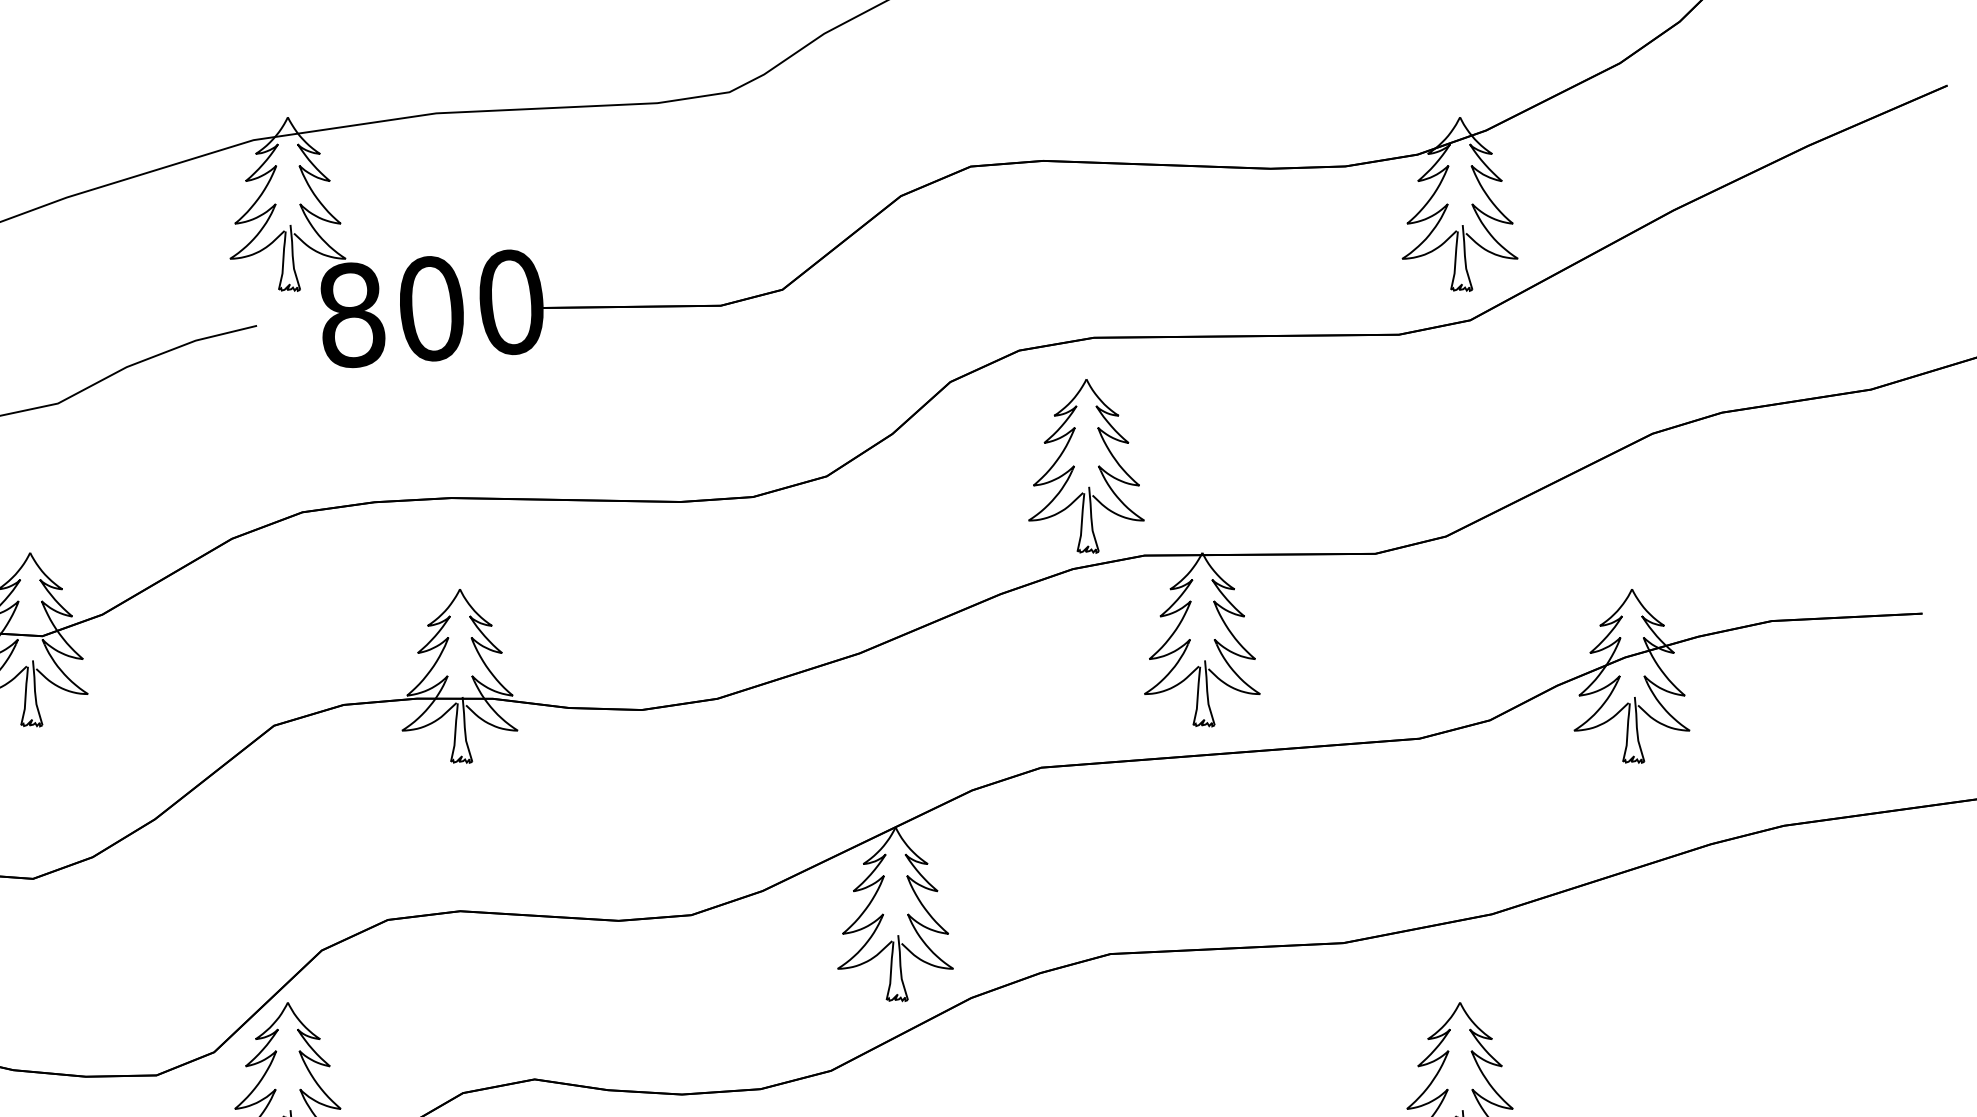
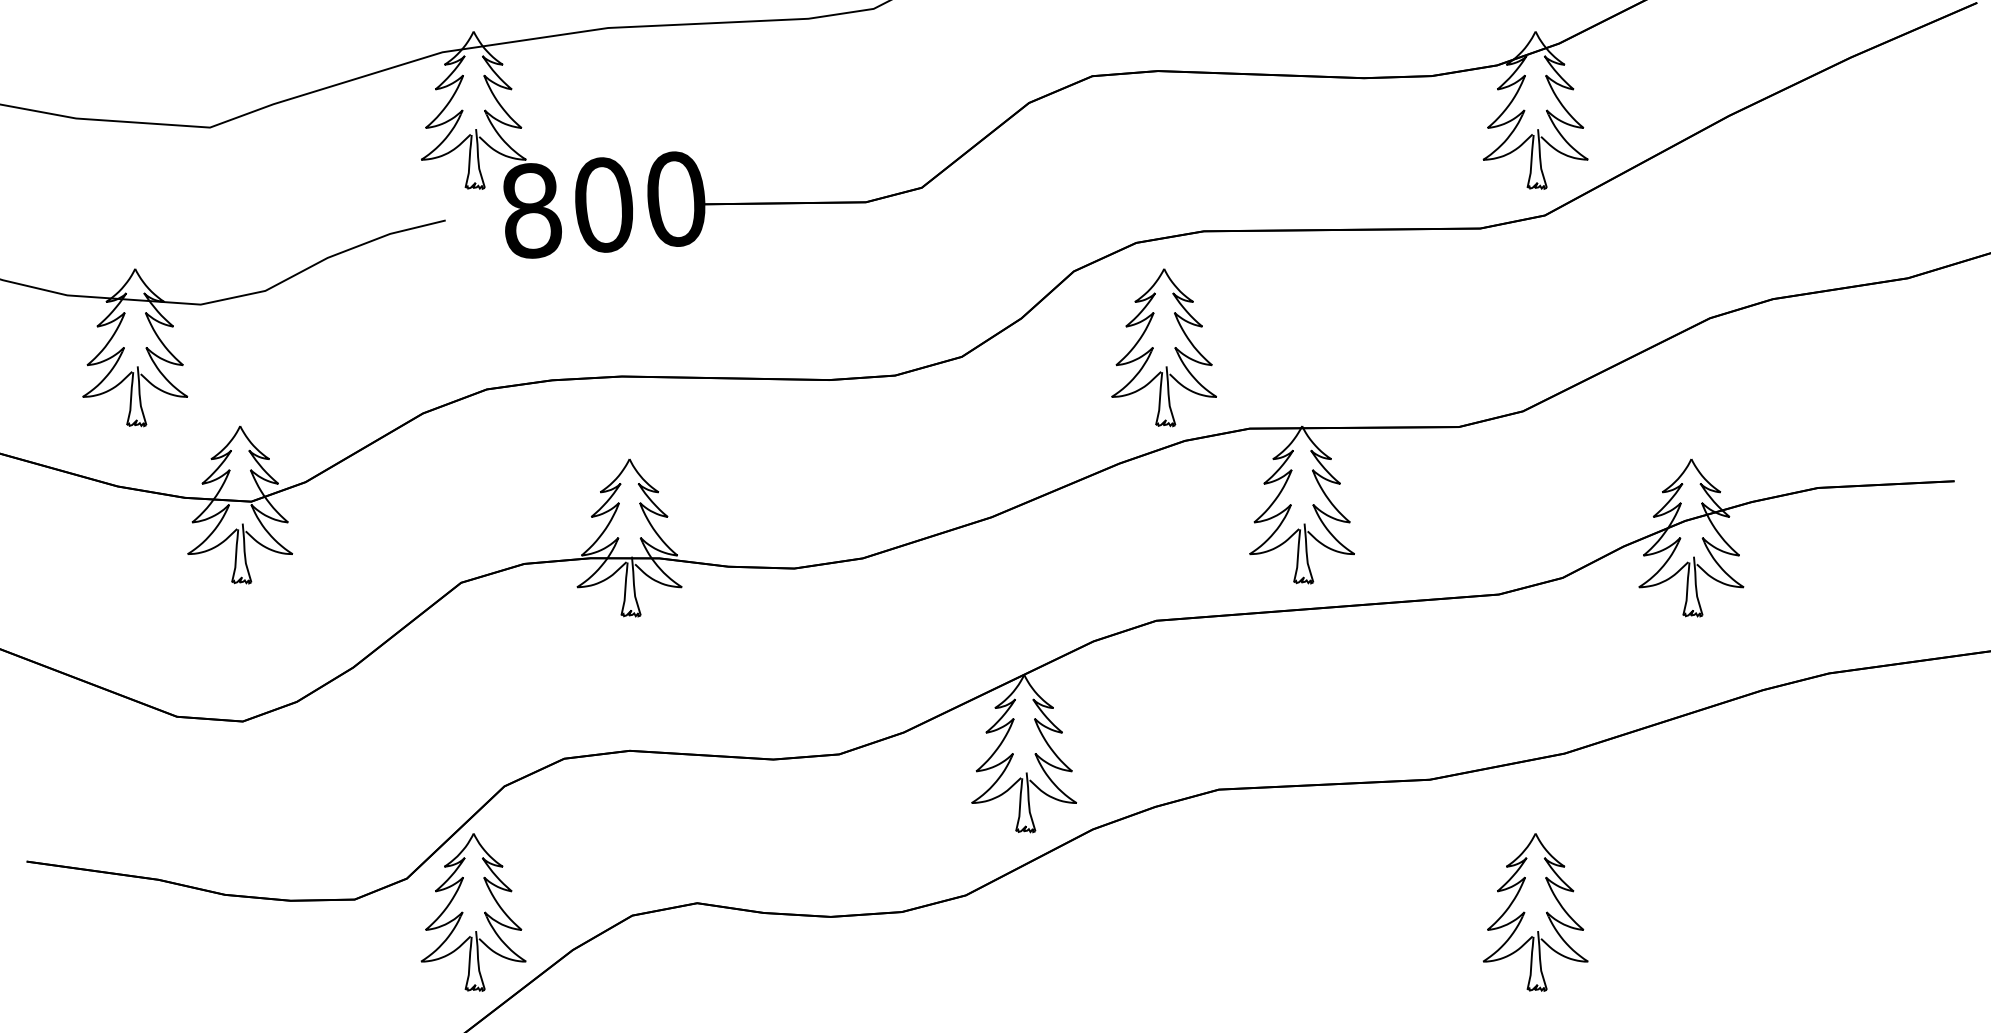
part: (1085, 466) -> (1163, 347), moved

